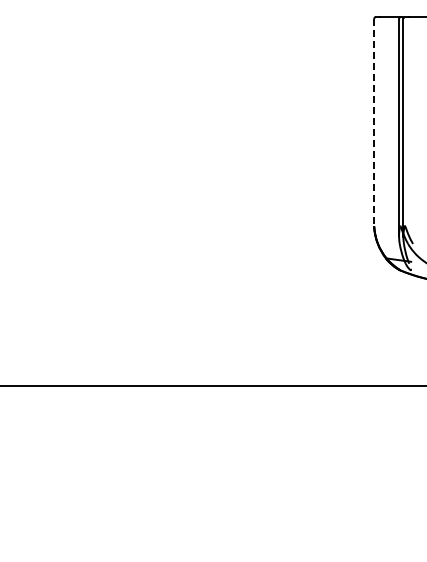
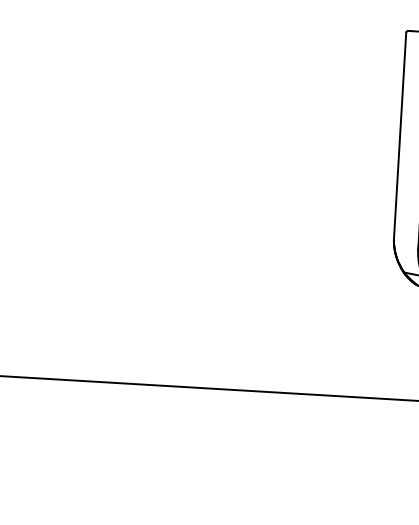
line: (374, 122) -> (400, 136), dashed -> solid

